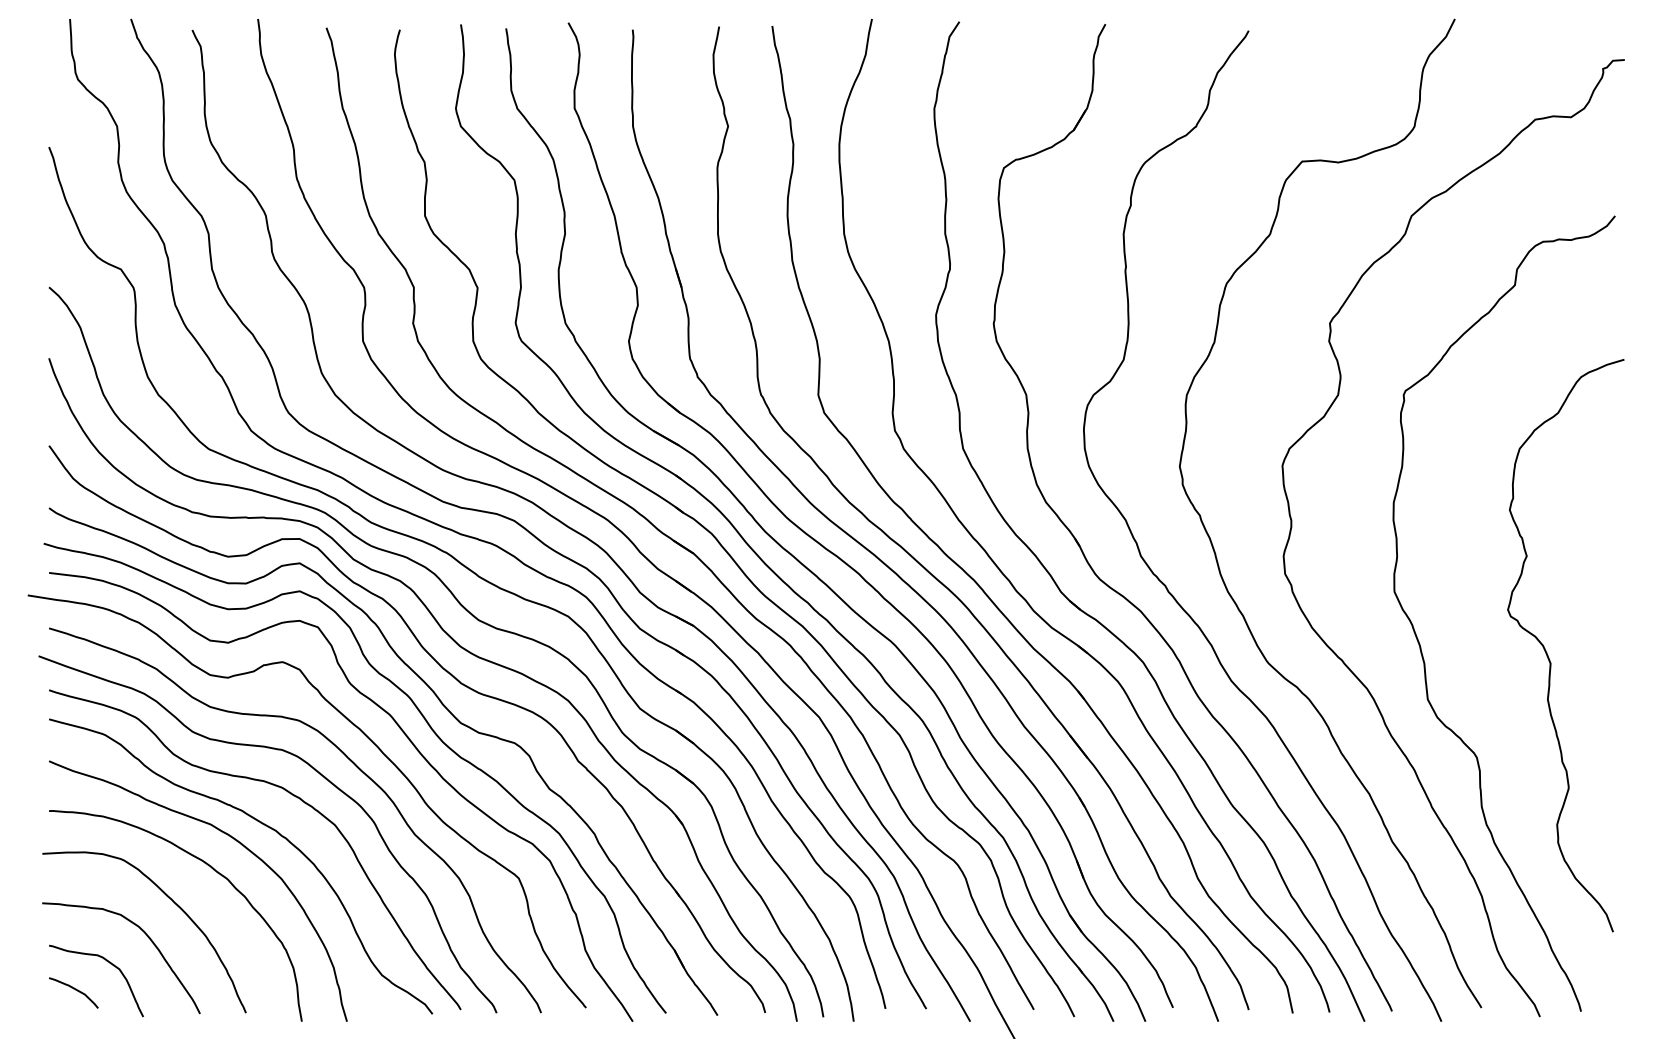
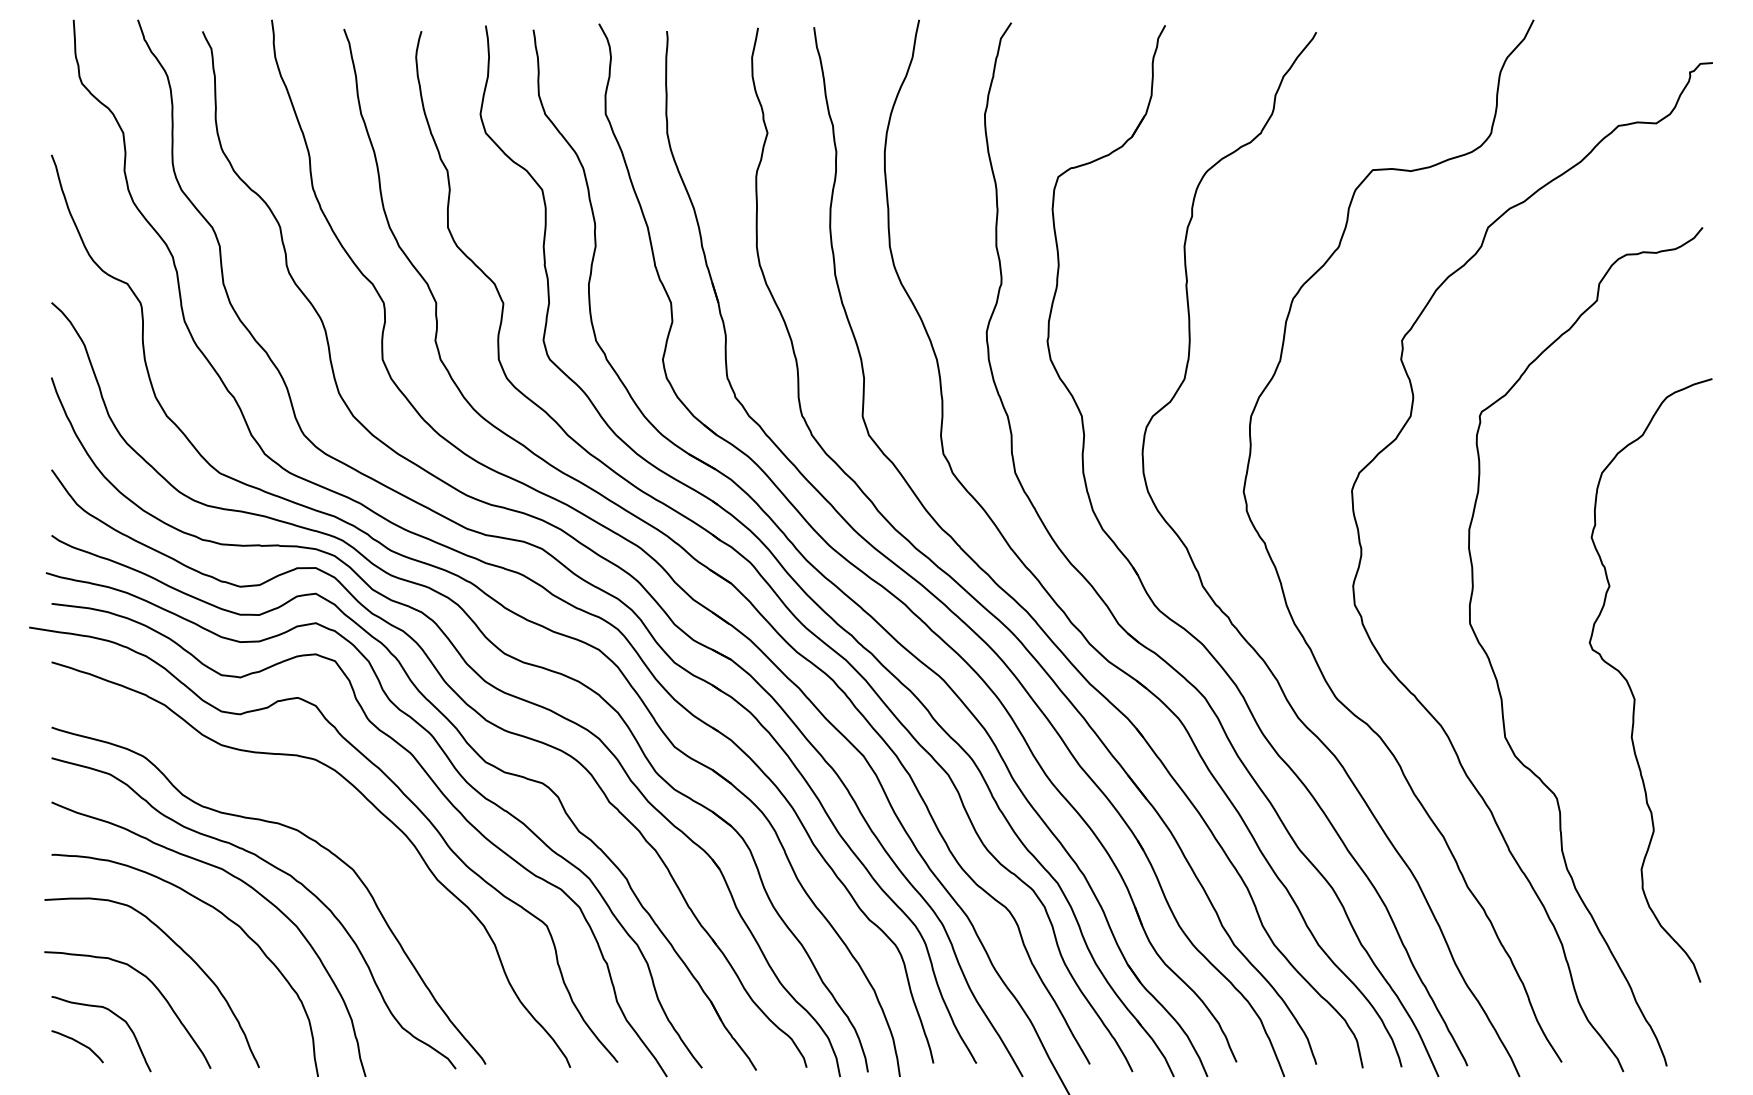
curve: (318, 773) -> (335, 815), removed

